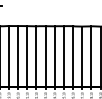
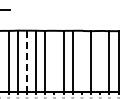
line: (45, 55) -> (54, 60), removed
line: (72, 55) -> (81, 60), removed
line: (91, 55) -> (100, 60), removed
line: (17, 56) -> (26, 61), solid -> dashed

